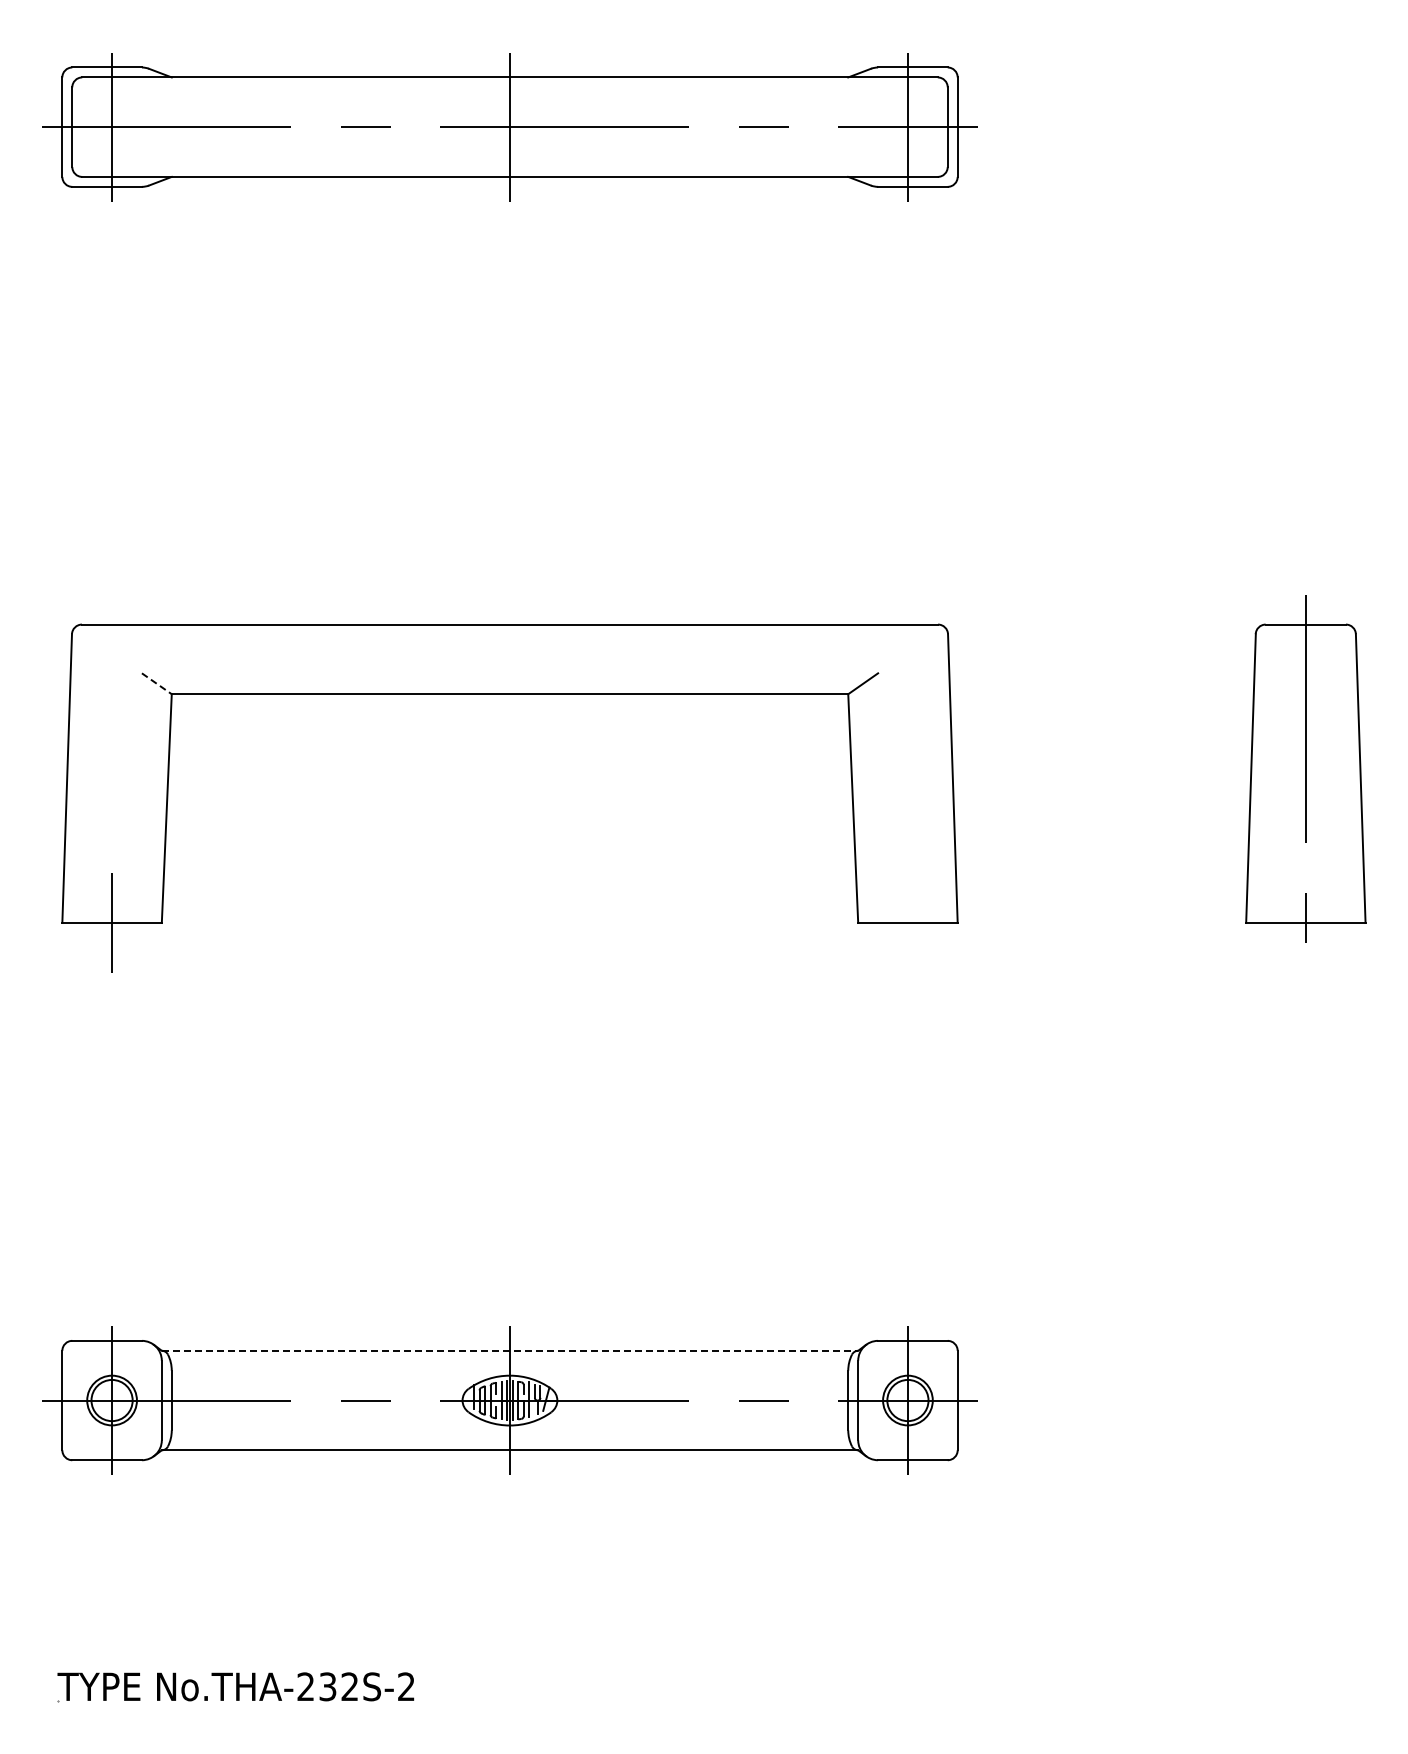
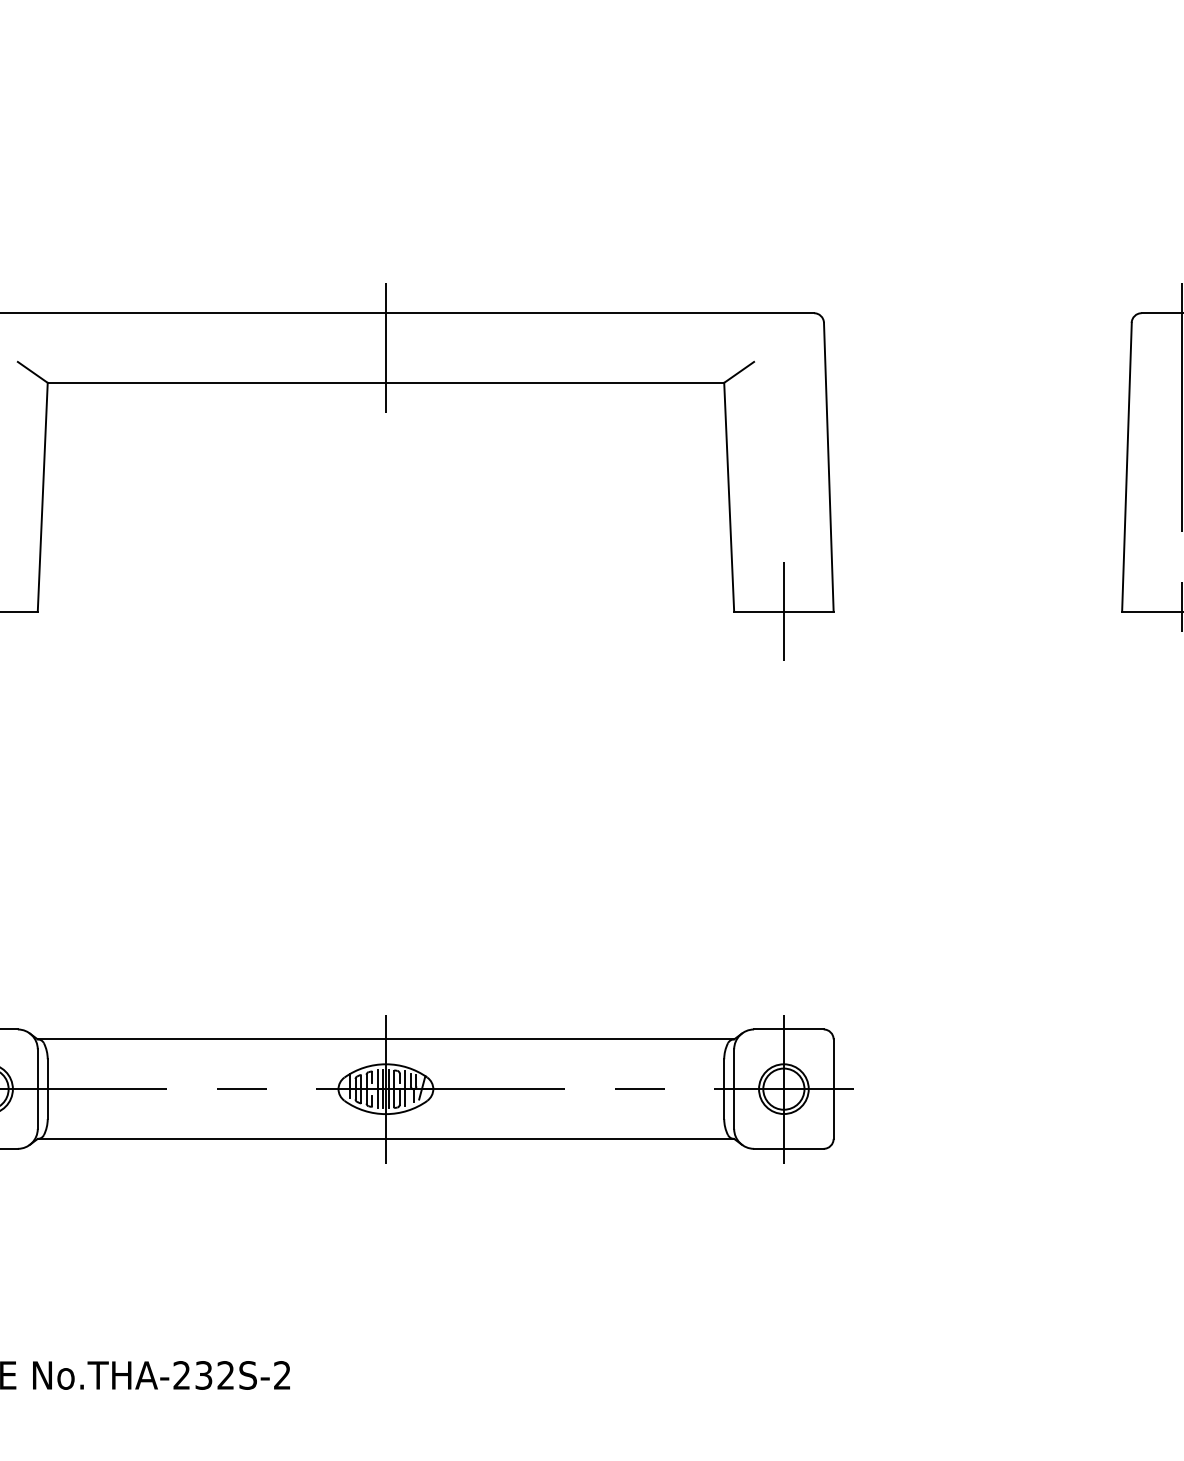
line: (510, 659) -> (386, 348), added
line: (157, 684) -> (33, 373), dashed -> solid
line: (907, 922) -> (783, 611), added
line: (510, 1350) -> (386, 1039), dashed -> solid

